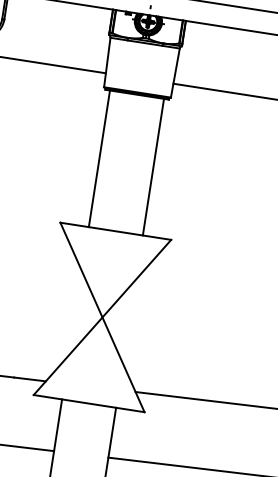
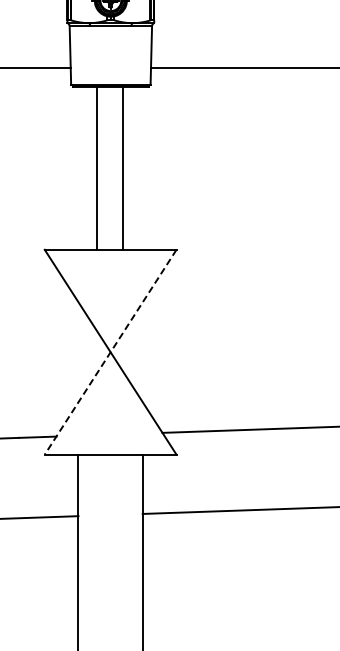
line: (99, 158) -> (96, 168), moved
line: (153, 167) -> (122, 168), moved
line: (102, 317) -> (110, 352), solid -> dashed

